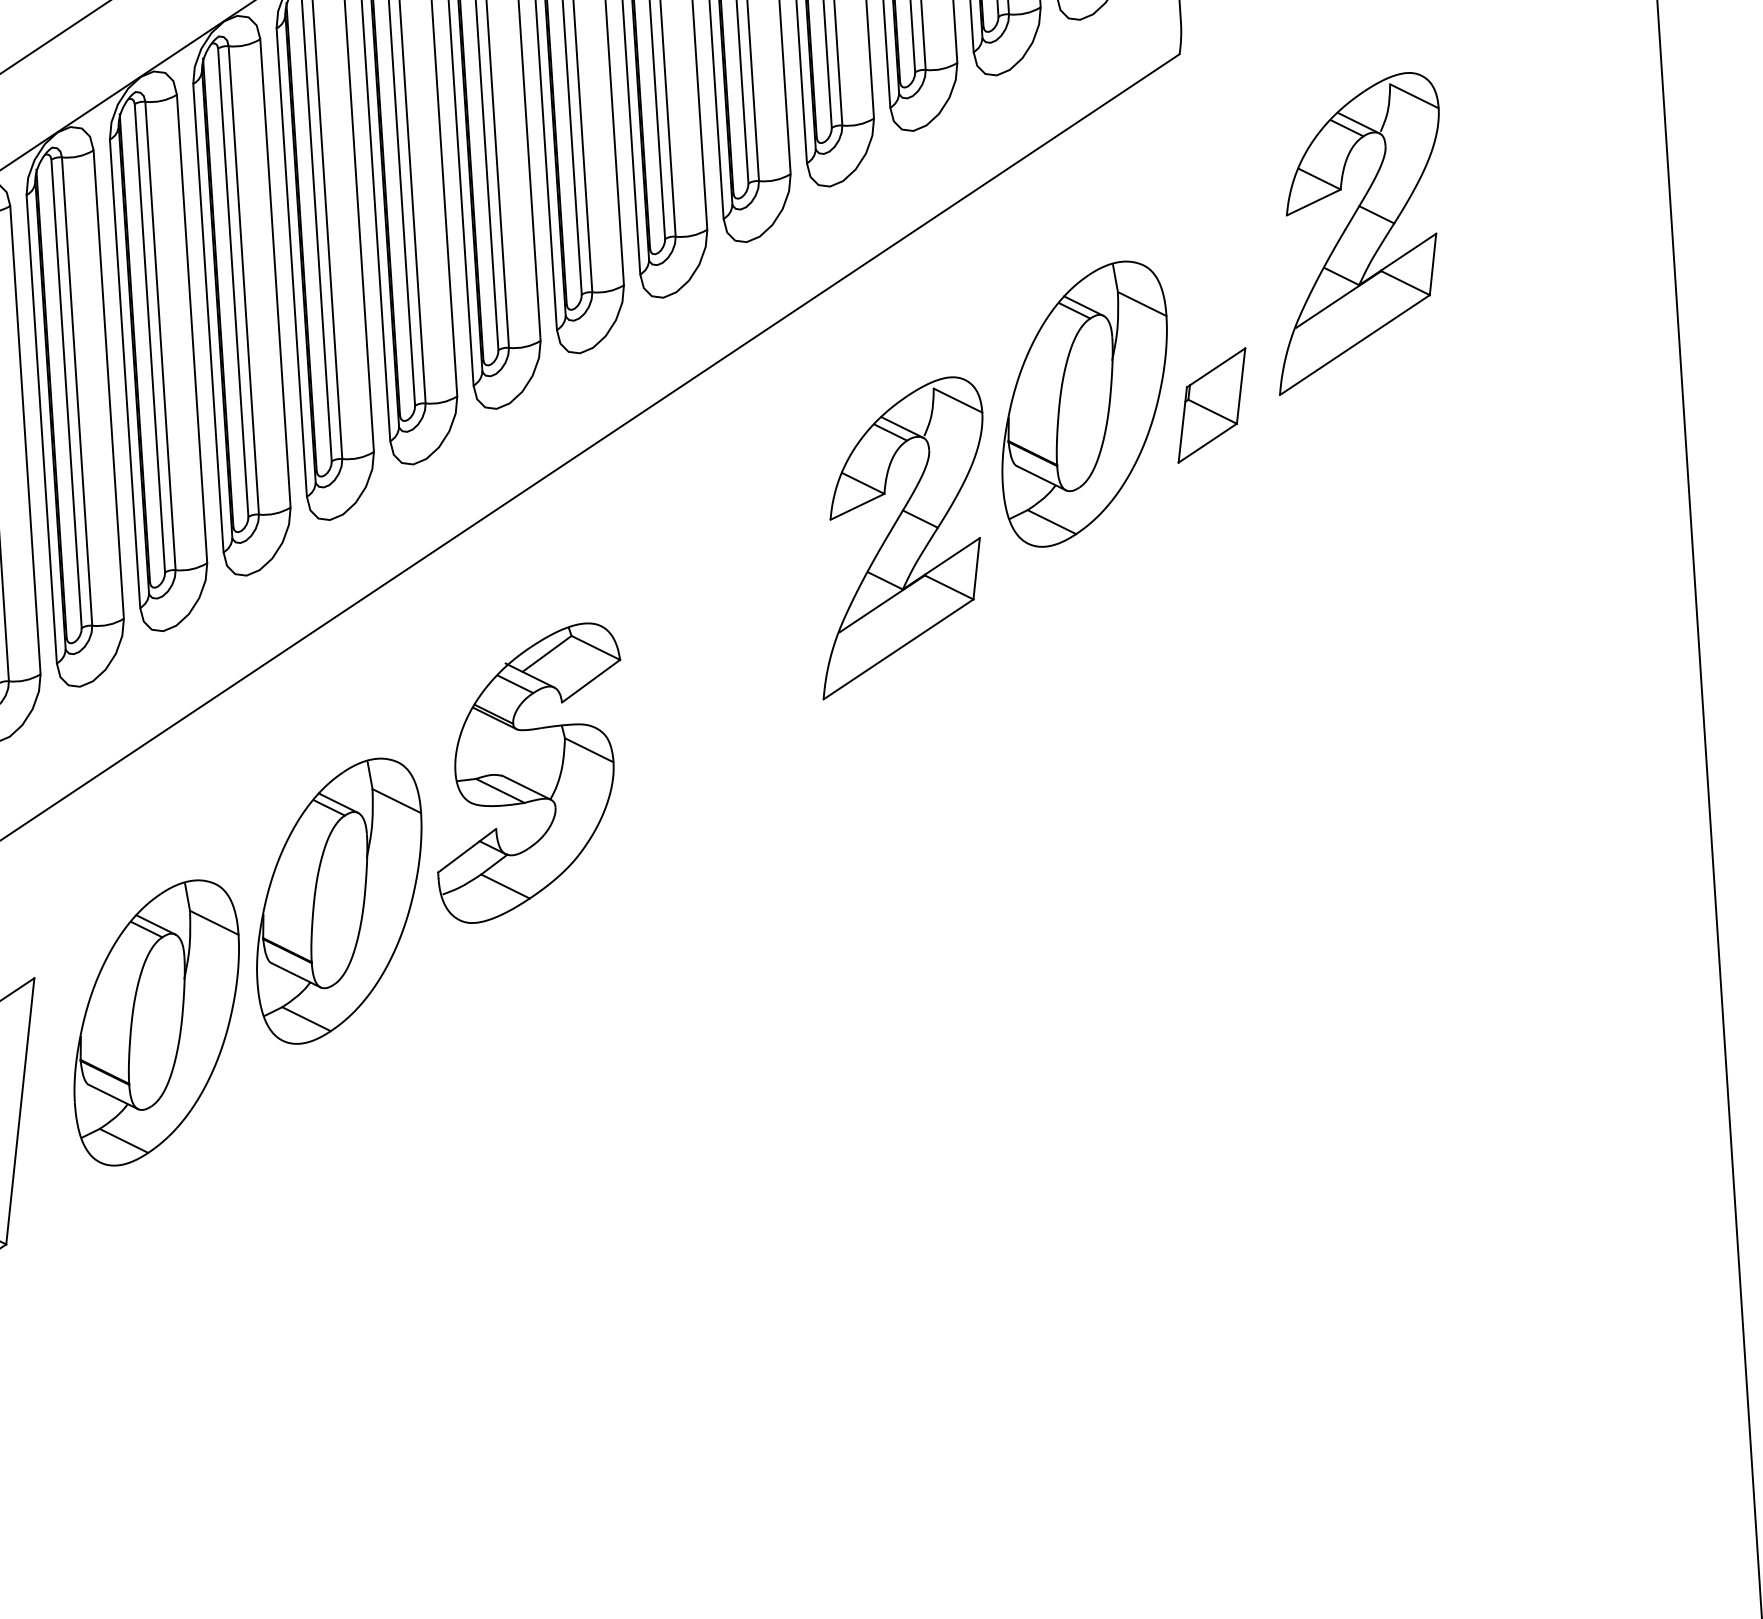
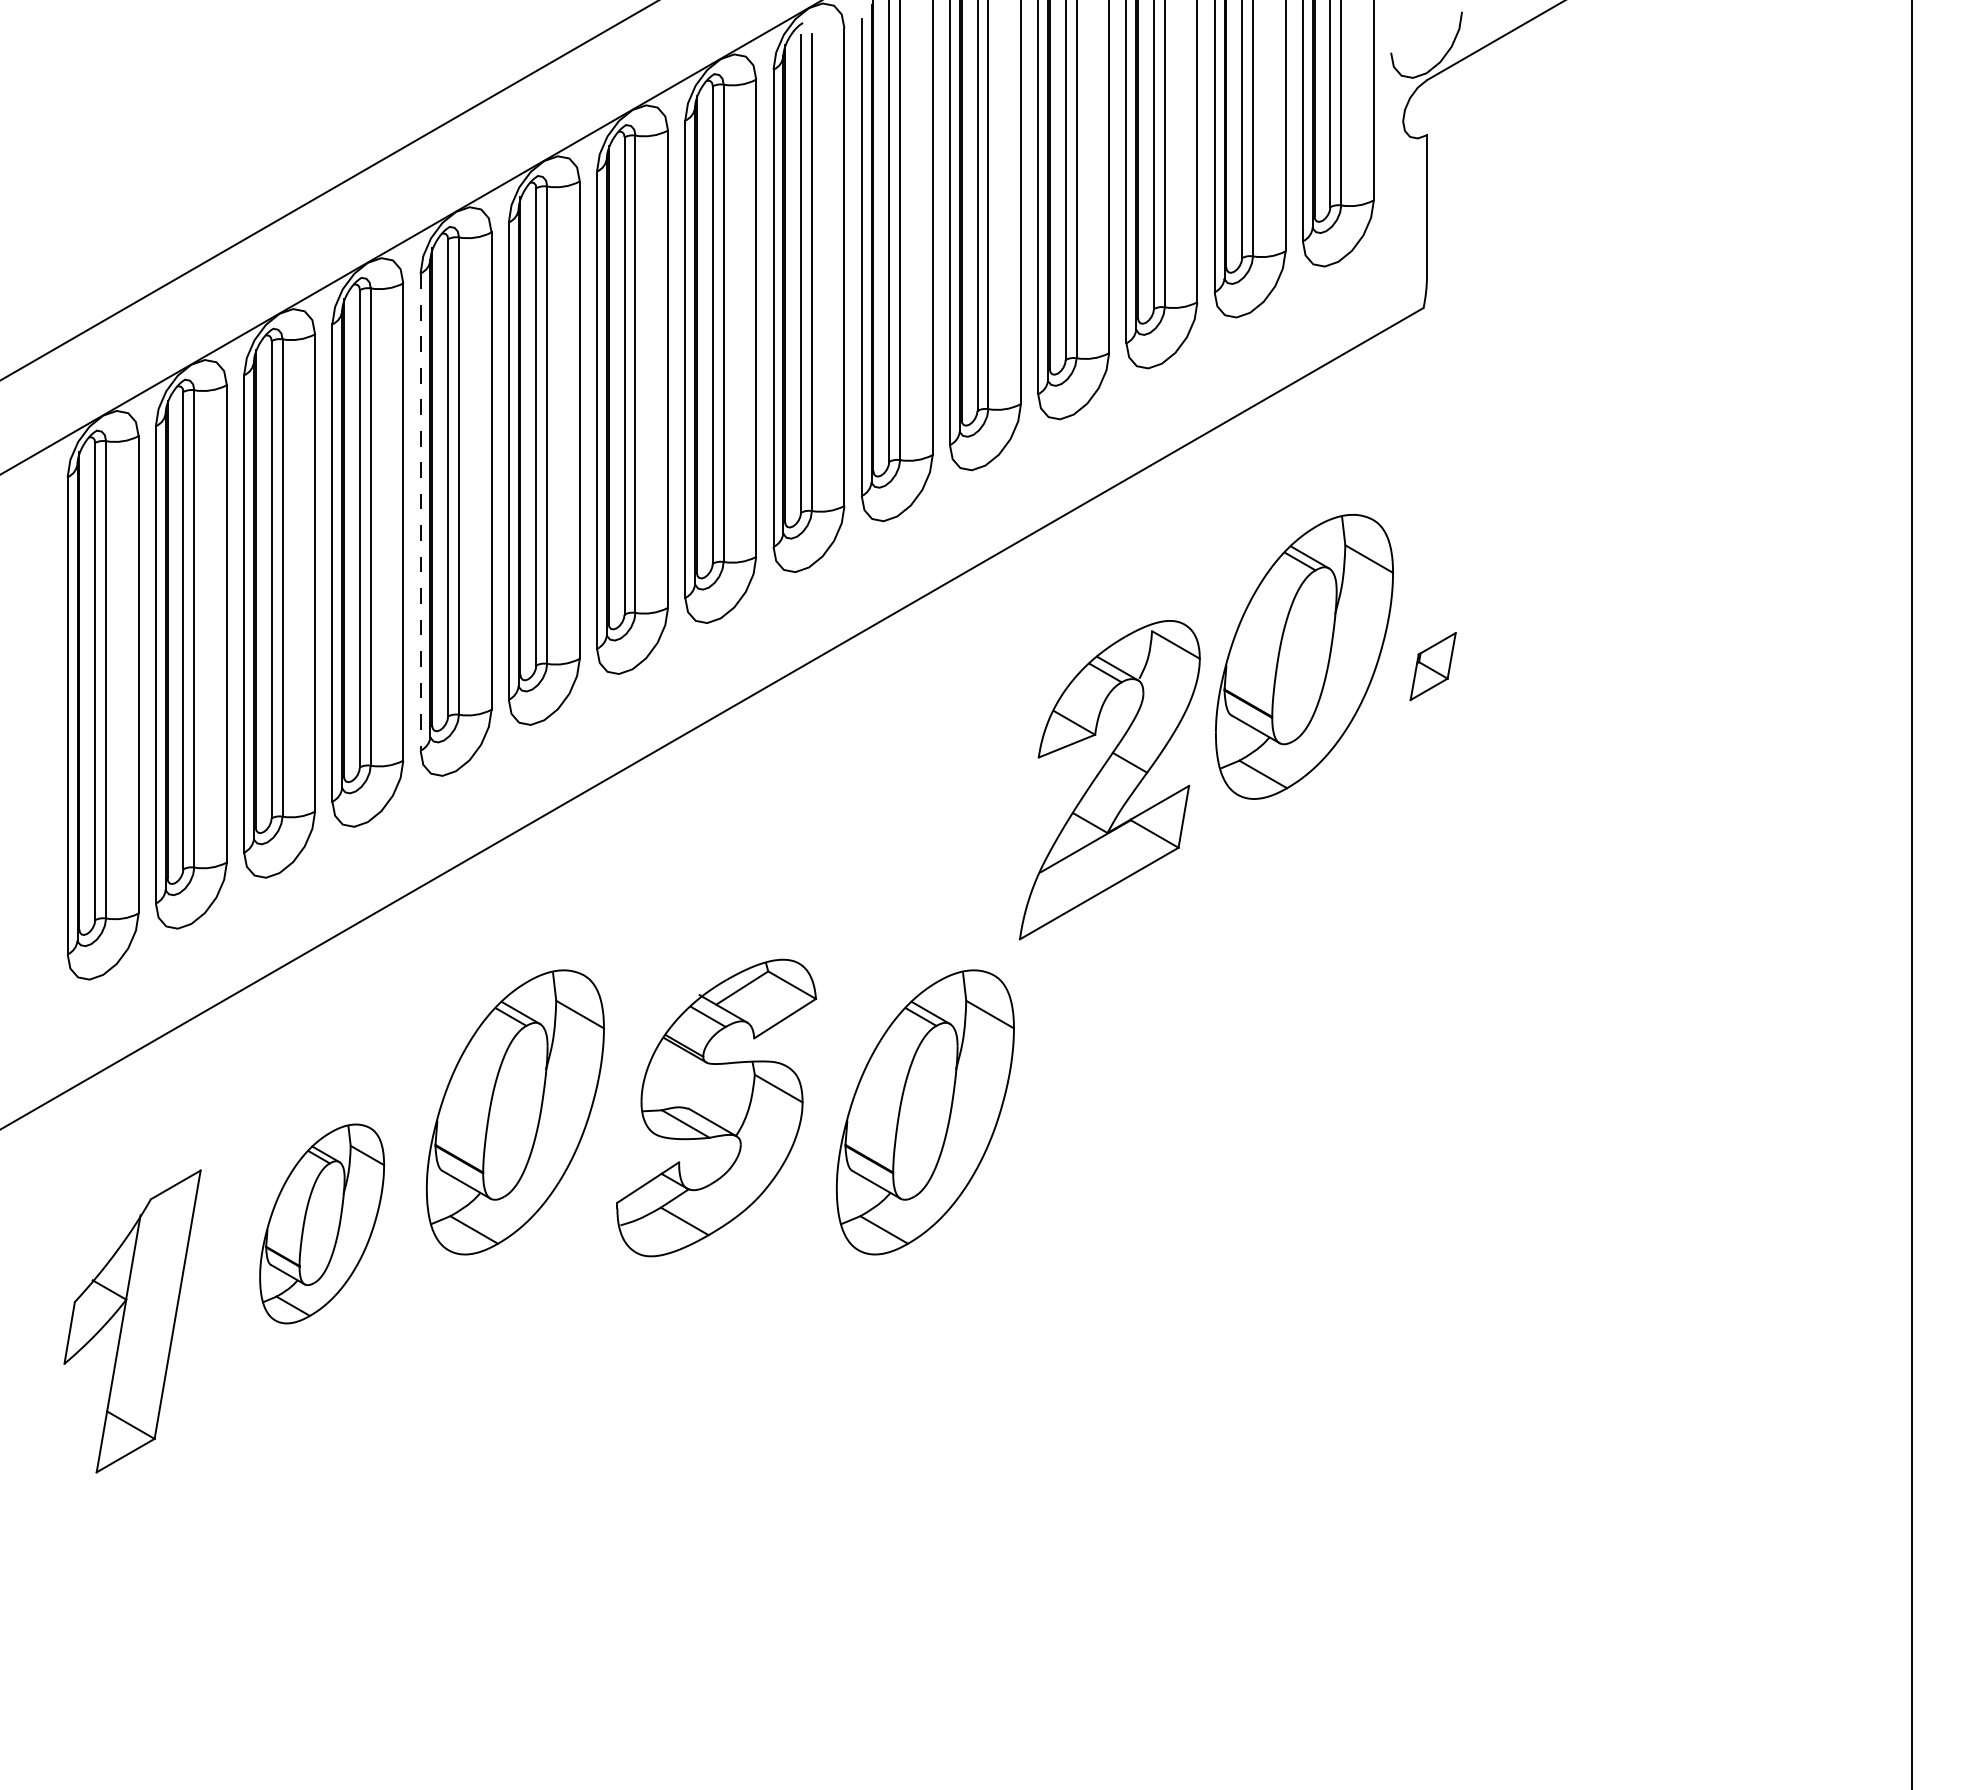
part: (1357, 233) -> (1592, 501), removed
line: (208, 318) -> (420, 512), solid -> dashed
part: (1211, 405) -> (1432, 666), size x0.6
part: (529, 772) -> (716, 1107), moved
part: (740, 875) -> (924, 1112), added
part: (156, 1022) -> (321, 1223), size x0.7

